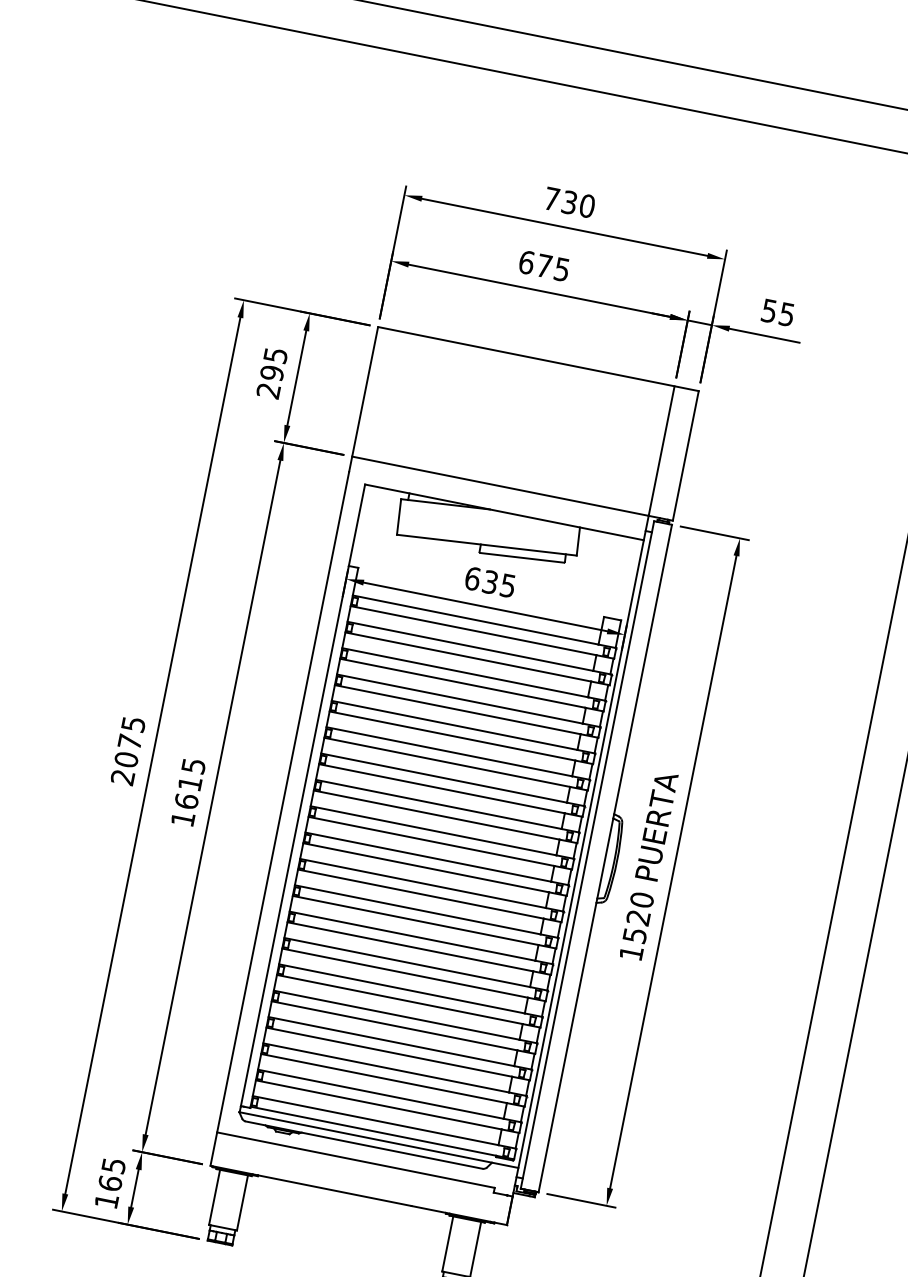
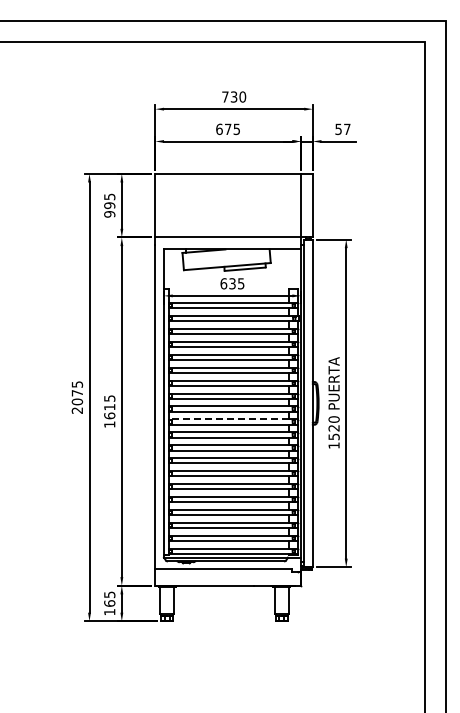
text: (787, 314) -> (347, 129), 55 -> 57
text: (268, 391) -> (109, 214), 295 -> 995
line: (427, 857) -> (228, 419), solid -> dashed

